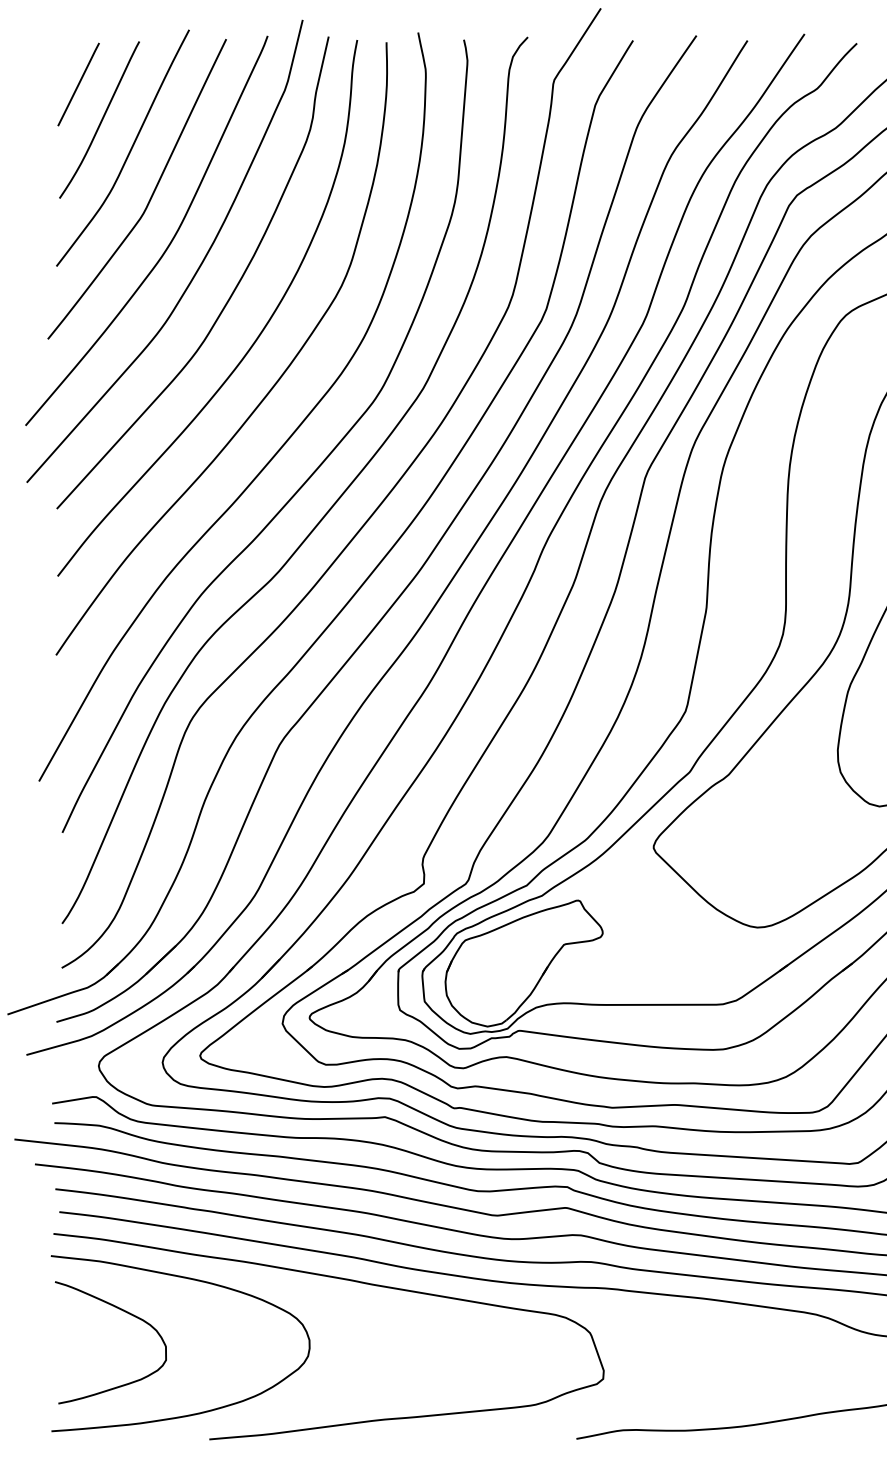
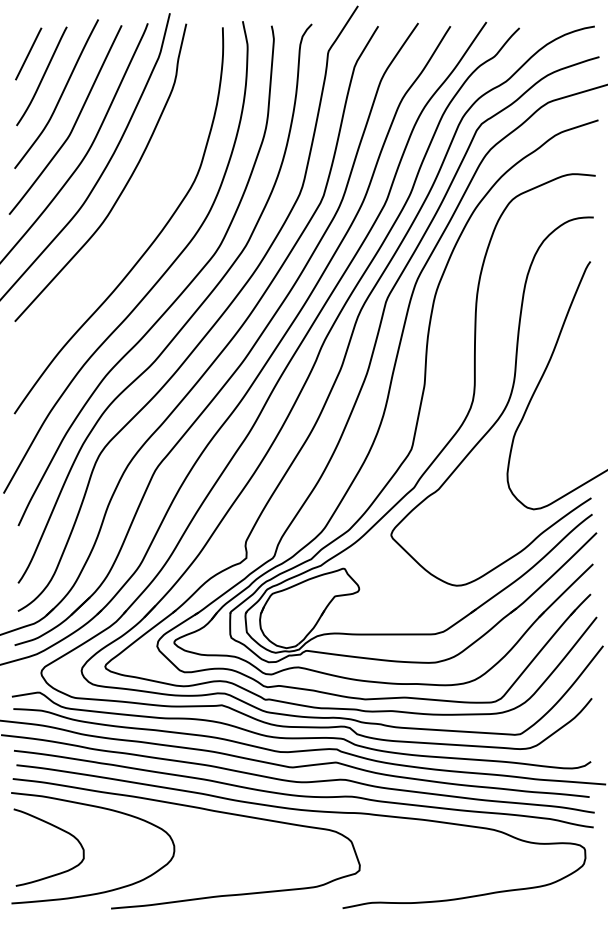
curve: (255, 337) -> (140, 213), removed

